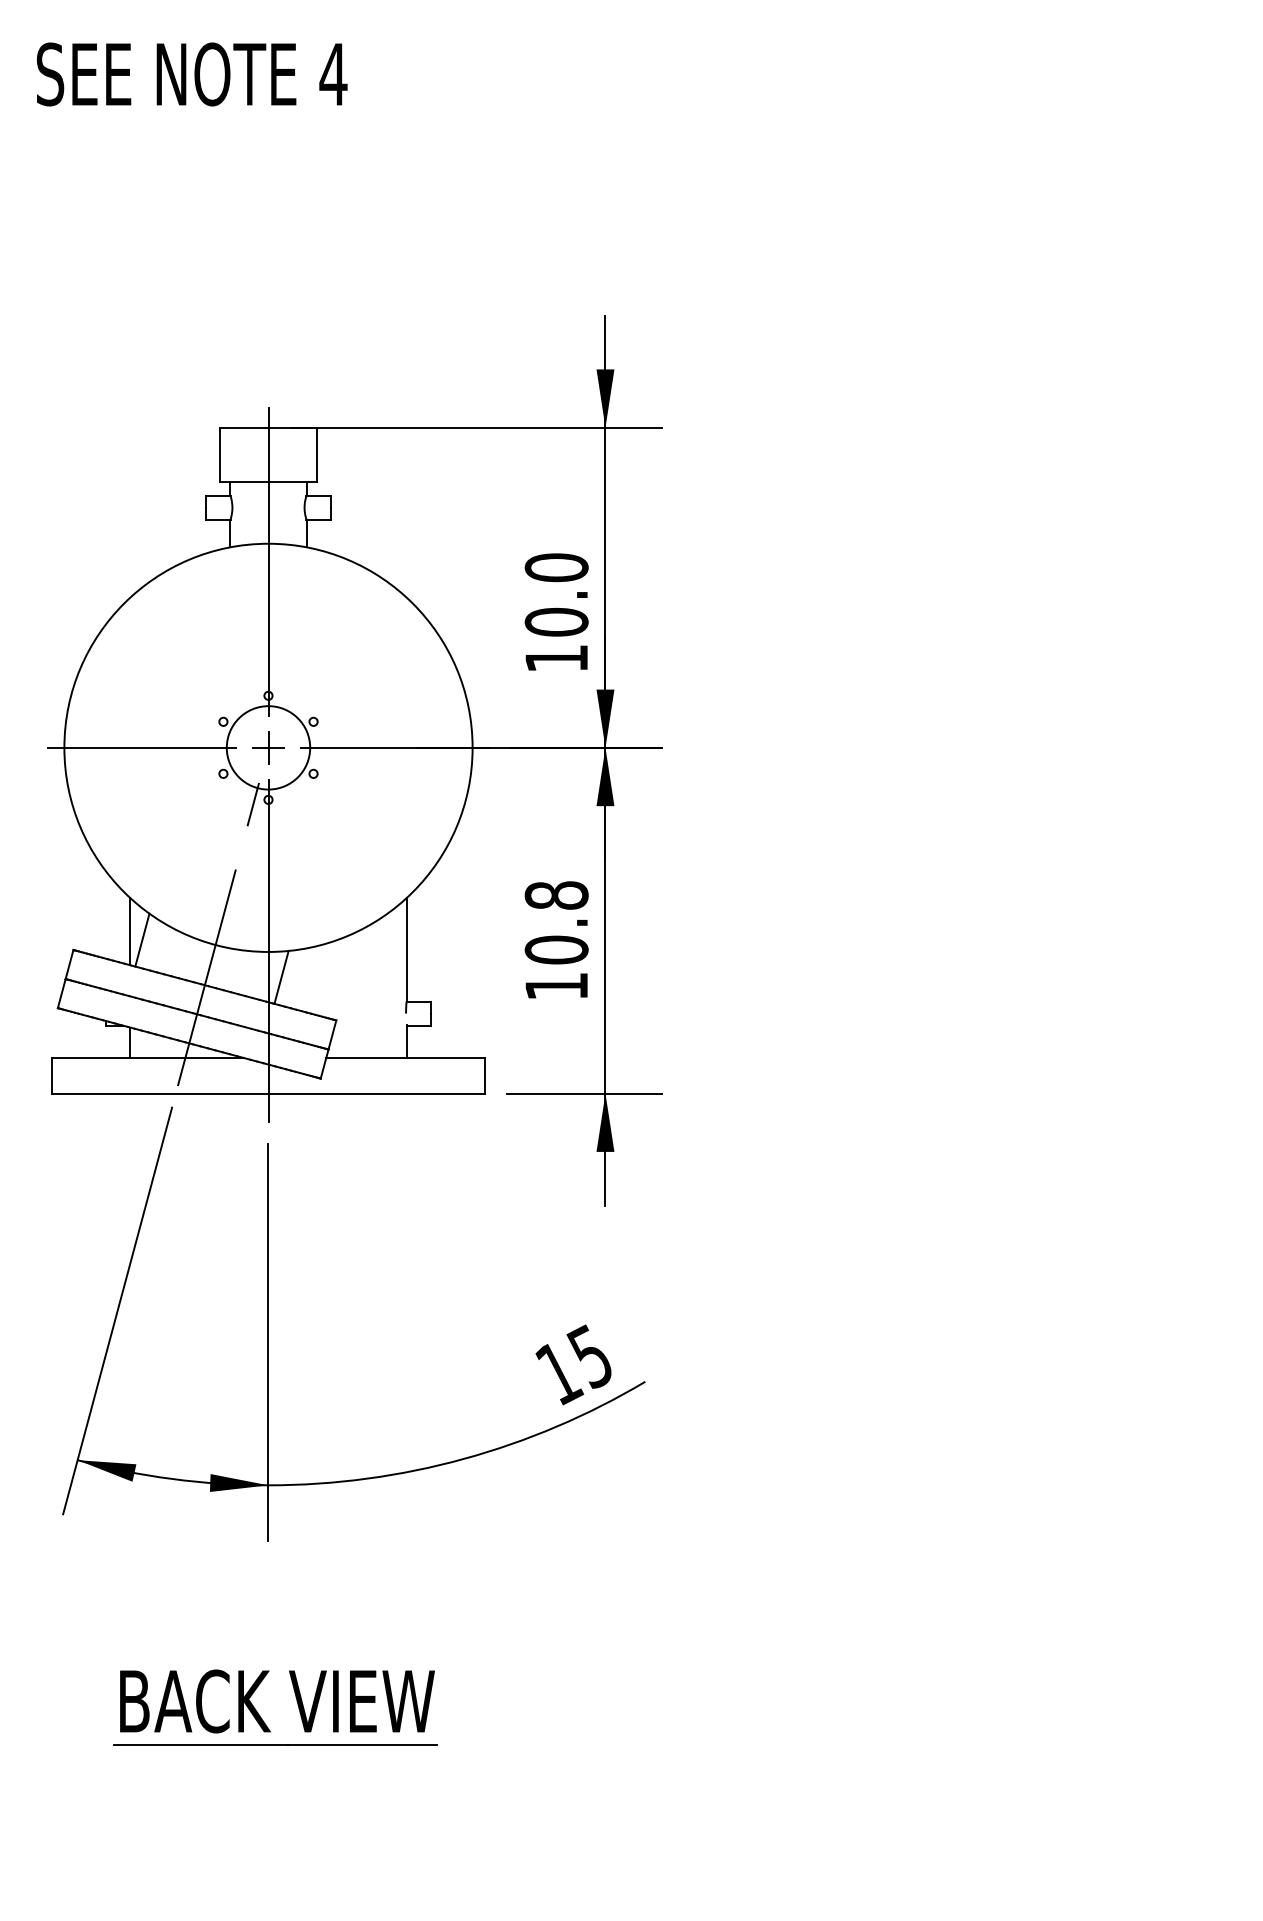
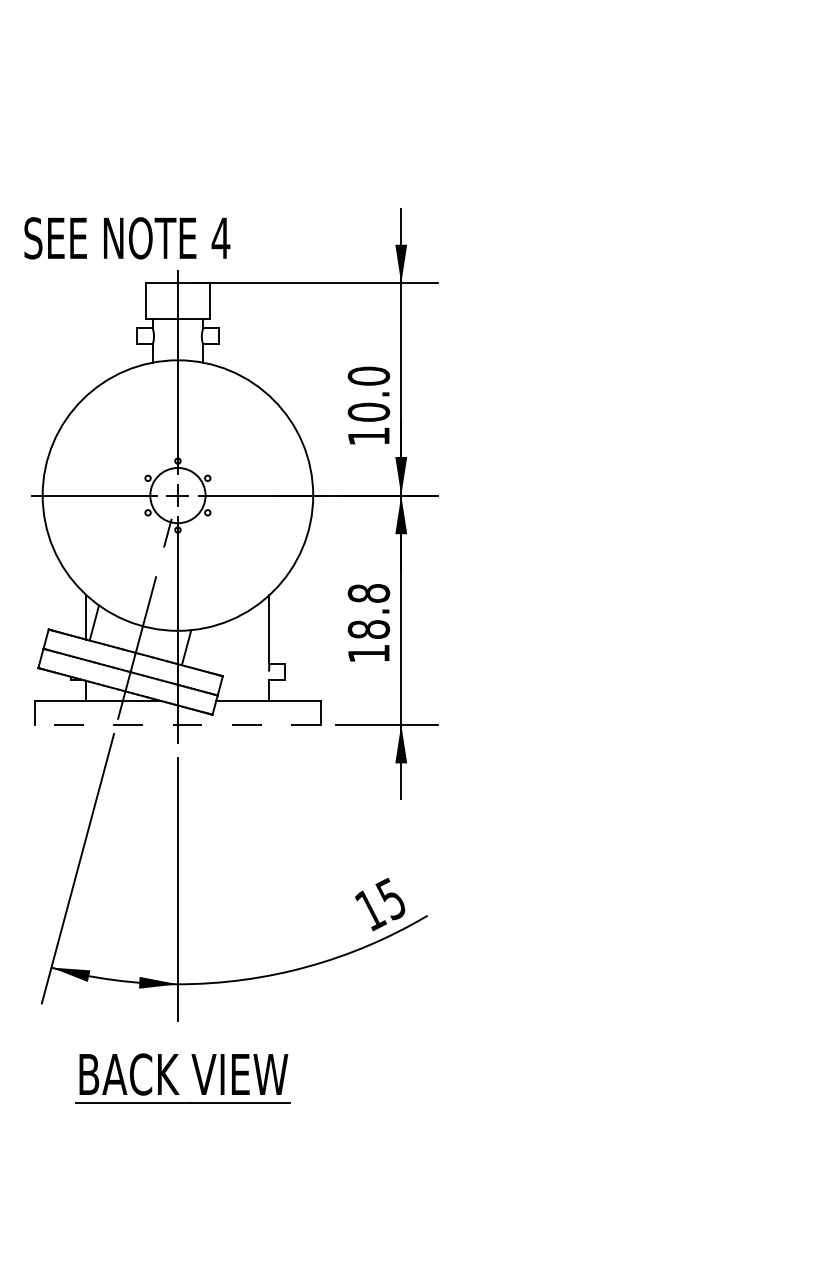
text: (192, 74) -> (127, 238), moved
text: (556, 949) -> (368, 629), 10.8 -> 18.8
line: (267, 1093) -> (177, 724), solid -> dashed
part: (260, 1715) -> (172, 1083), moved

